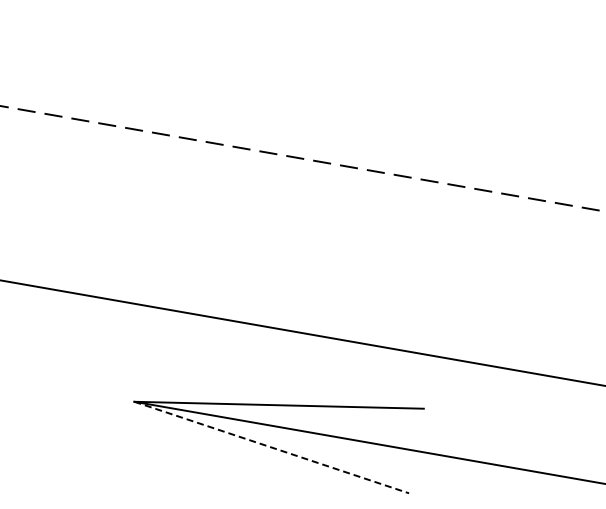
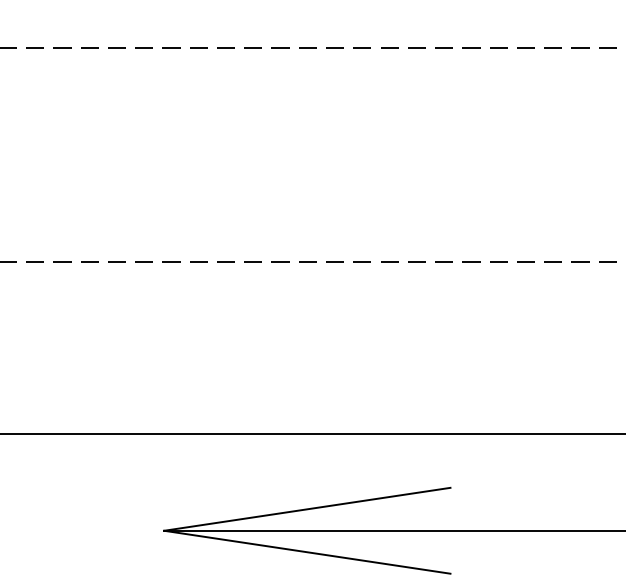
line: (271, 447) -> (307, 552), dashed -> solid

